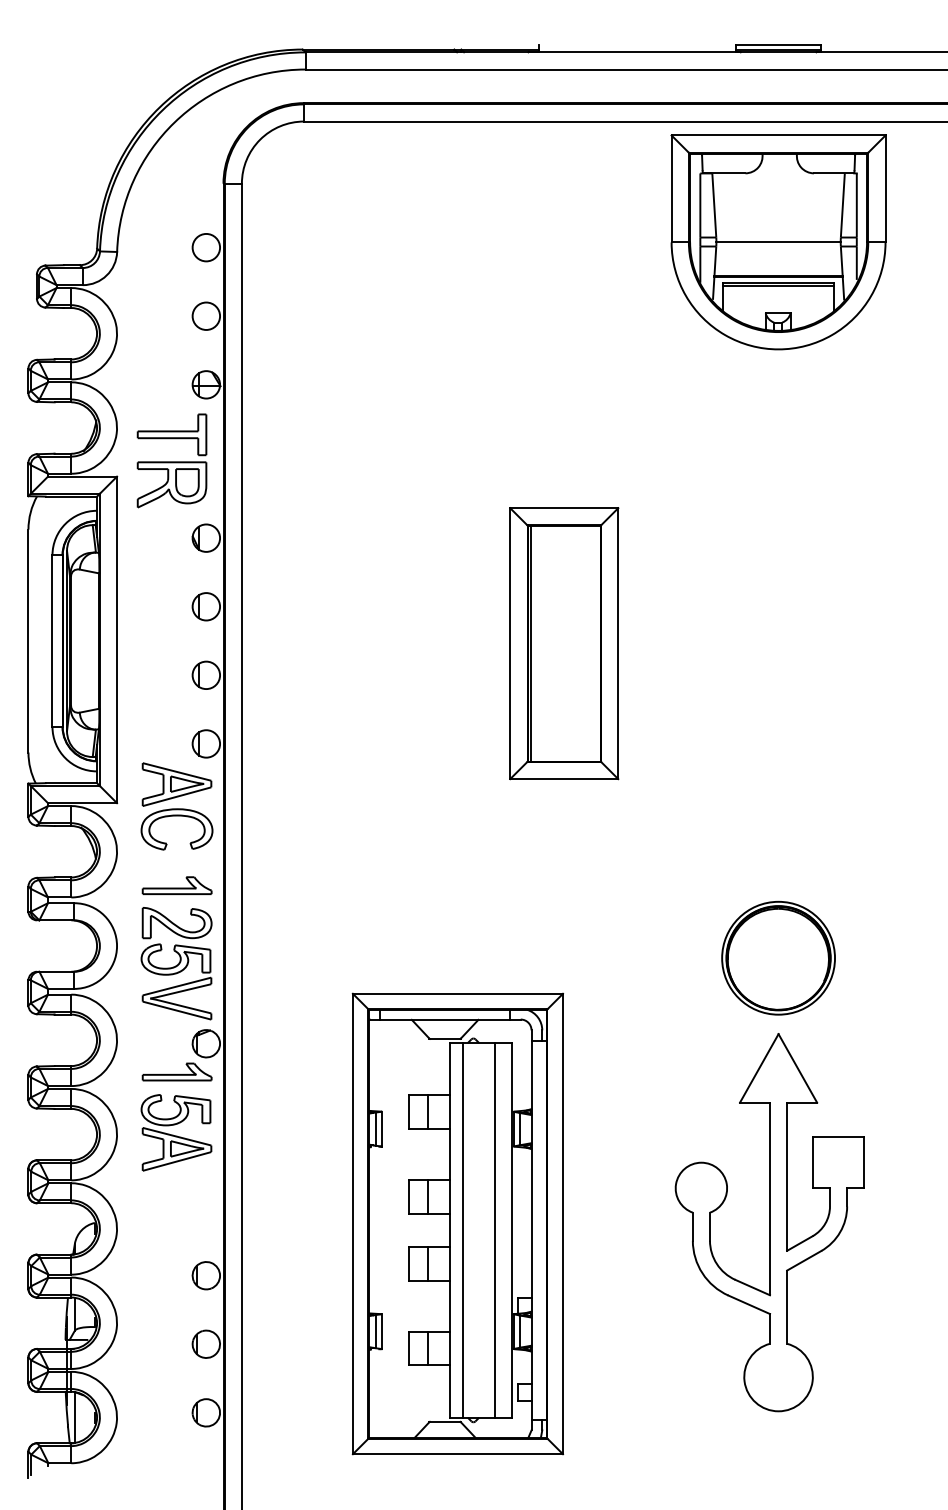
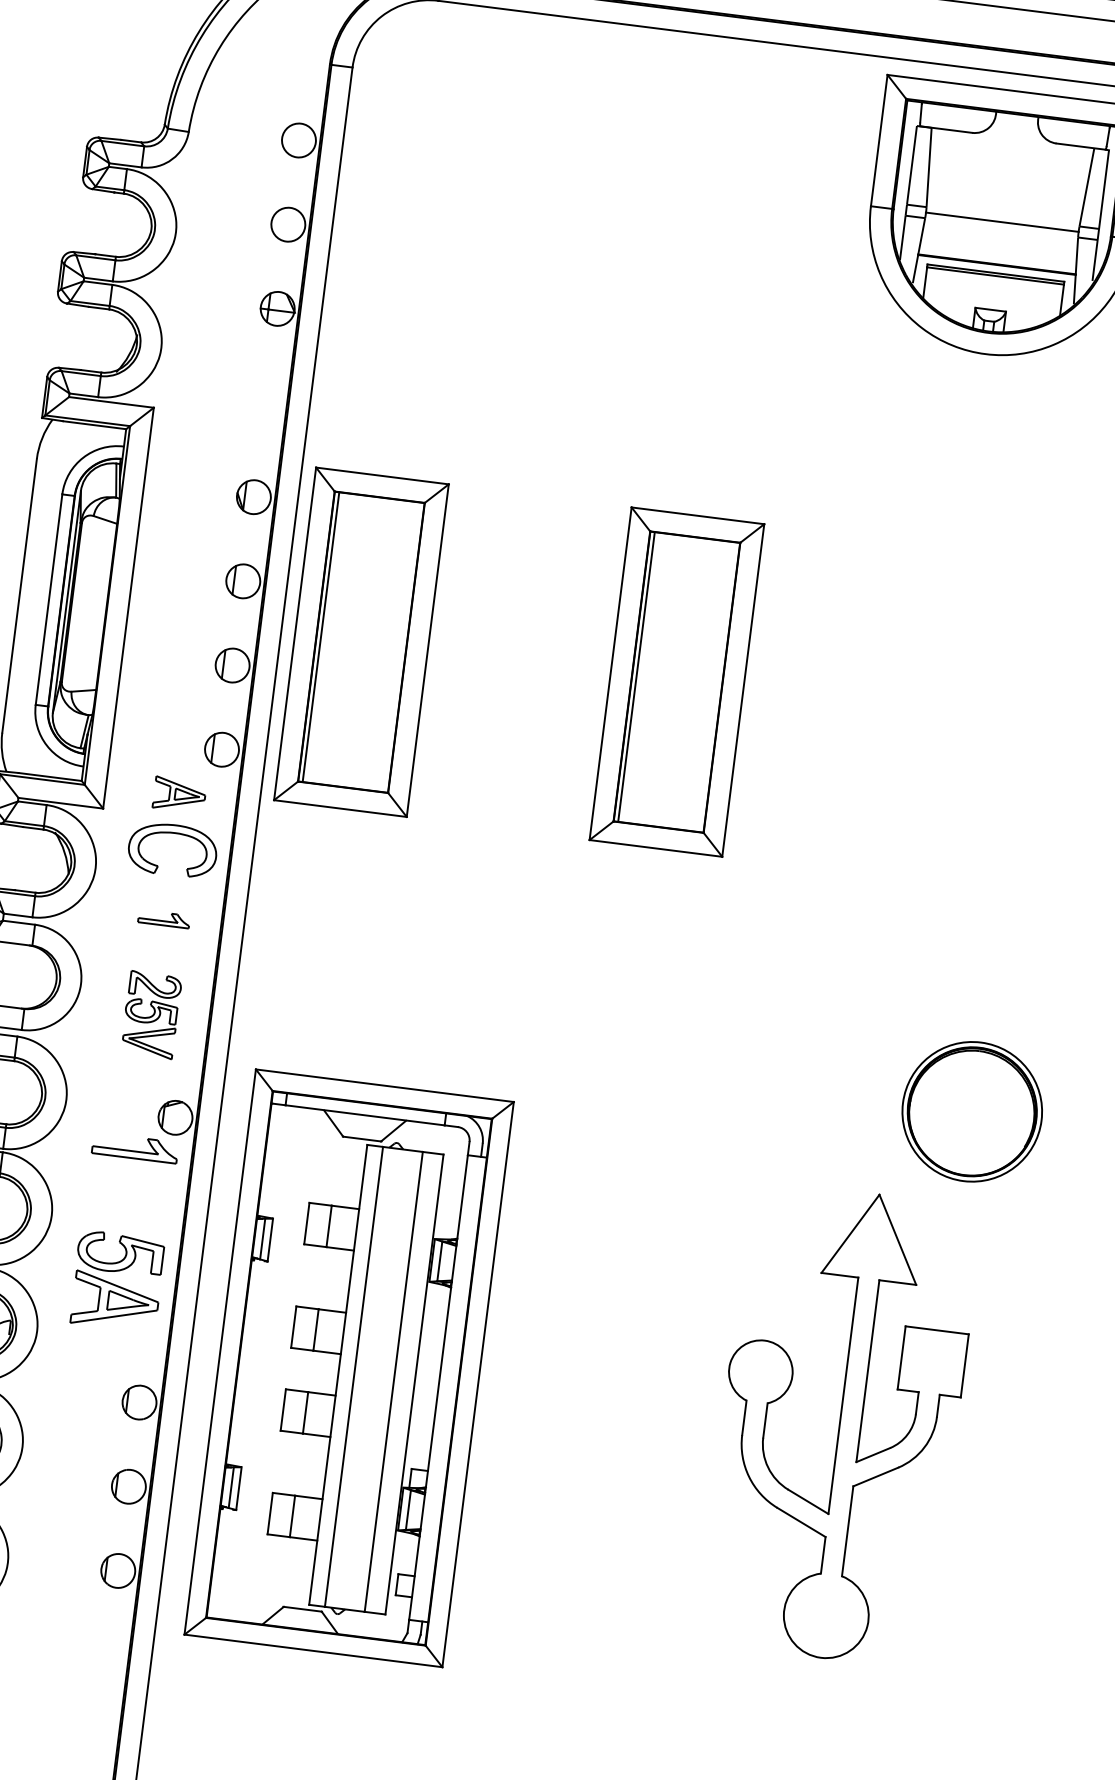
part: (171, 460) -> (223, 396), removed
part: (307, 643) -> (361, 642), added
part: (176, 784) -> (179, 794), size x0.6
part: (176, 885) -> (163, 918), size x0.6
part: (778, 957) -> (972, 1110), moved
part: (176, 963) -> (151, 1014), size x0.6
part: (176, 1132) -> (117, 1281), moved
part: (457, 1223) -> (348, 1367), moved

